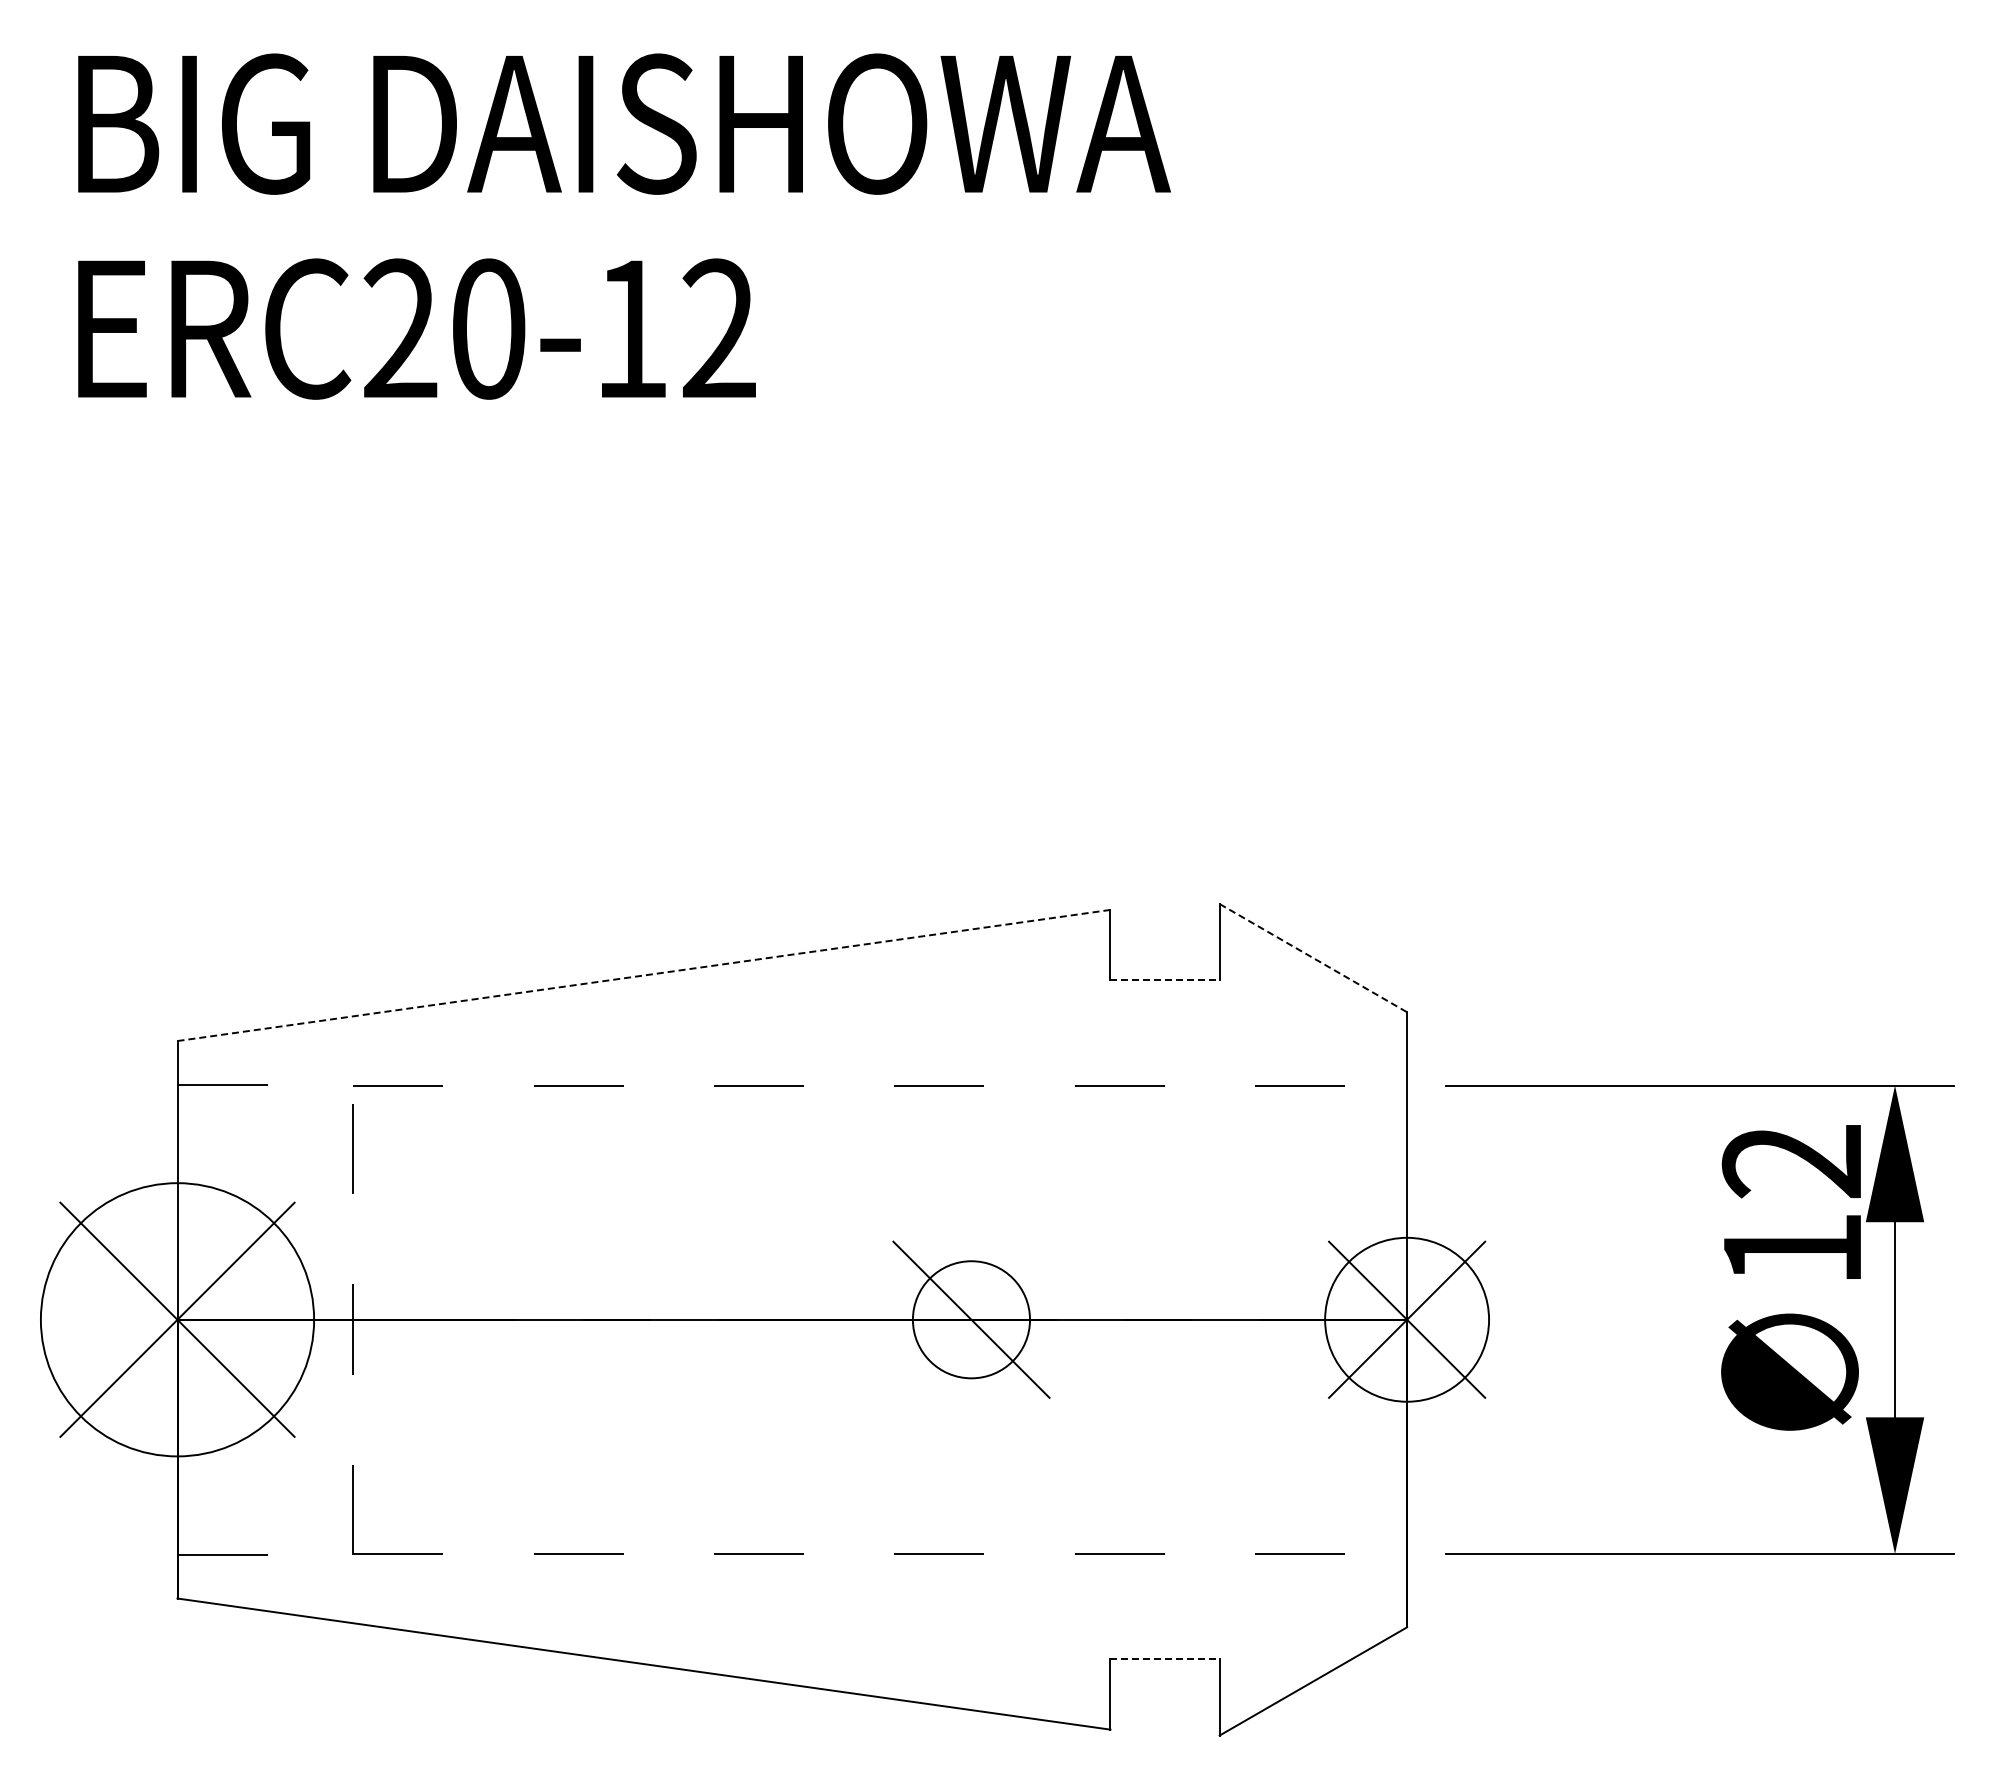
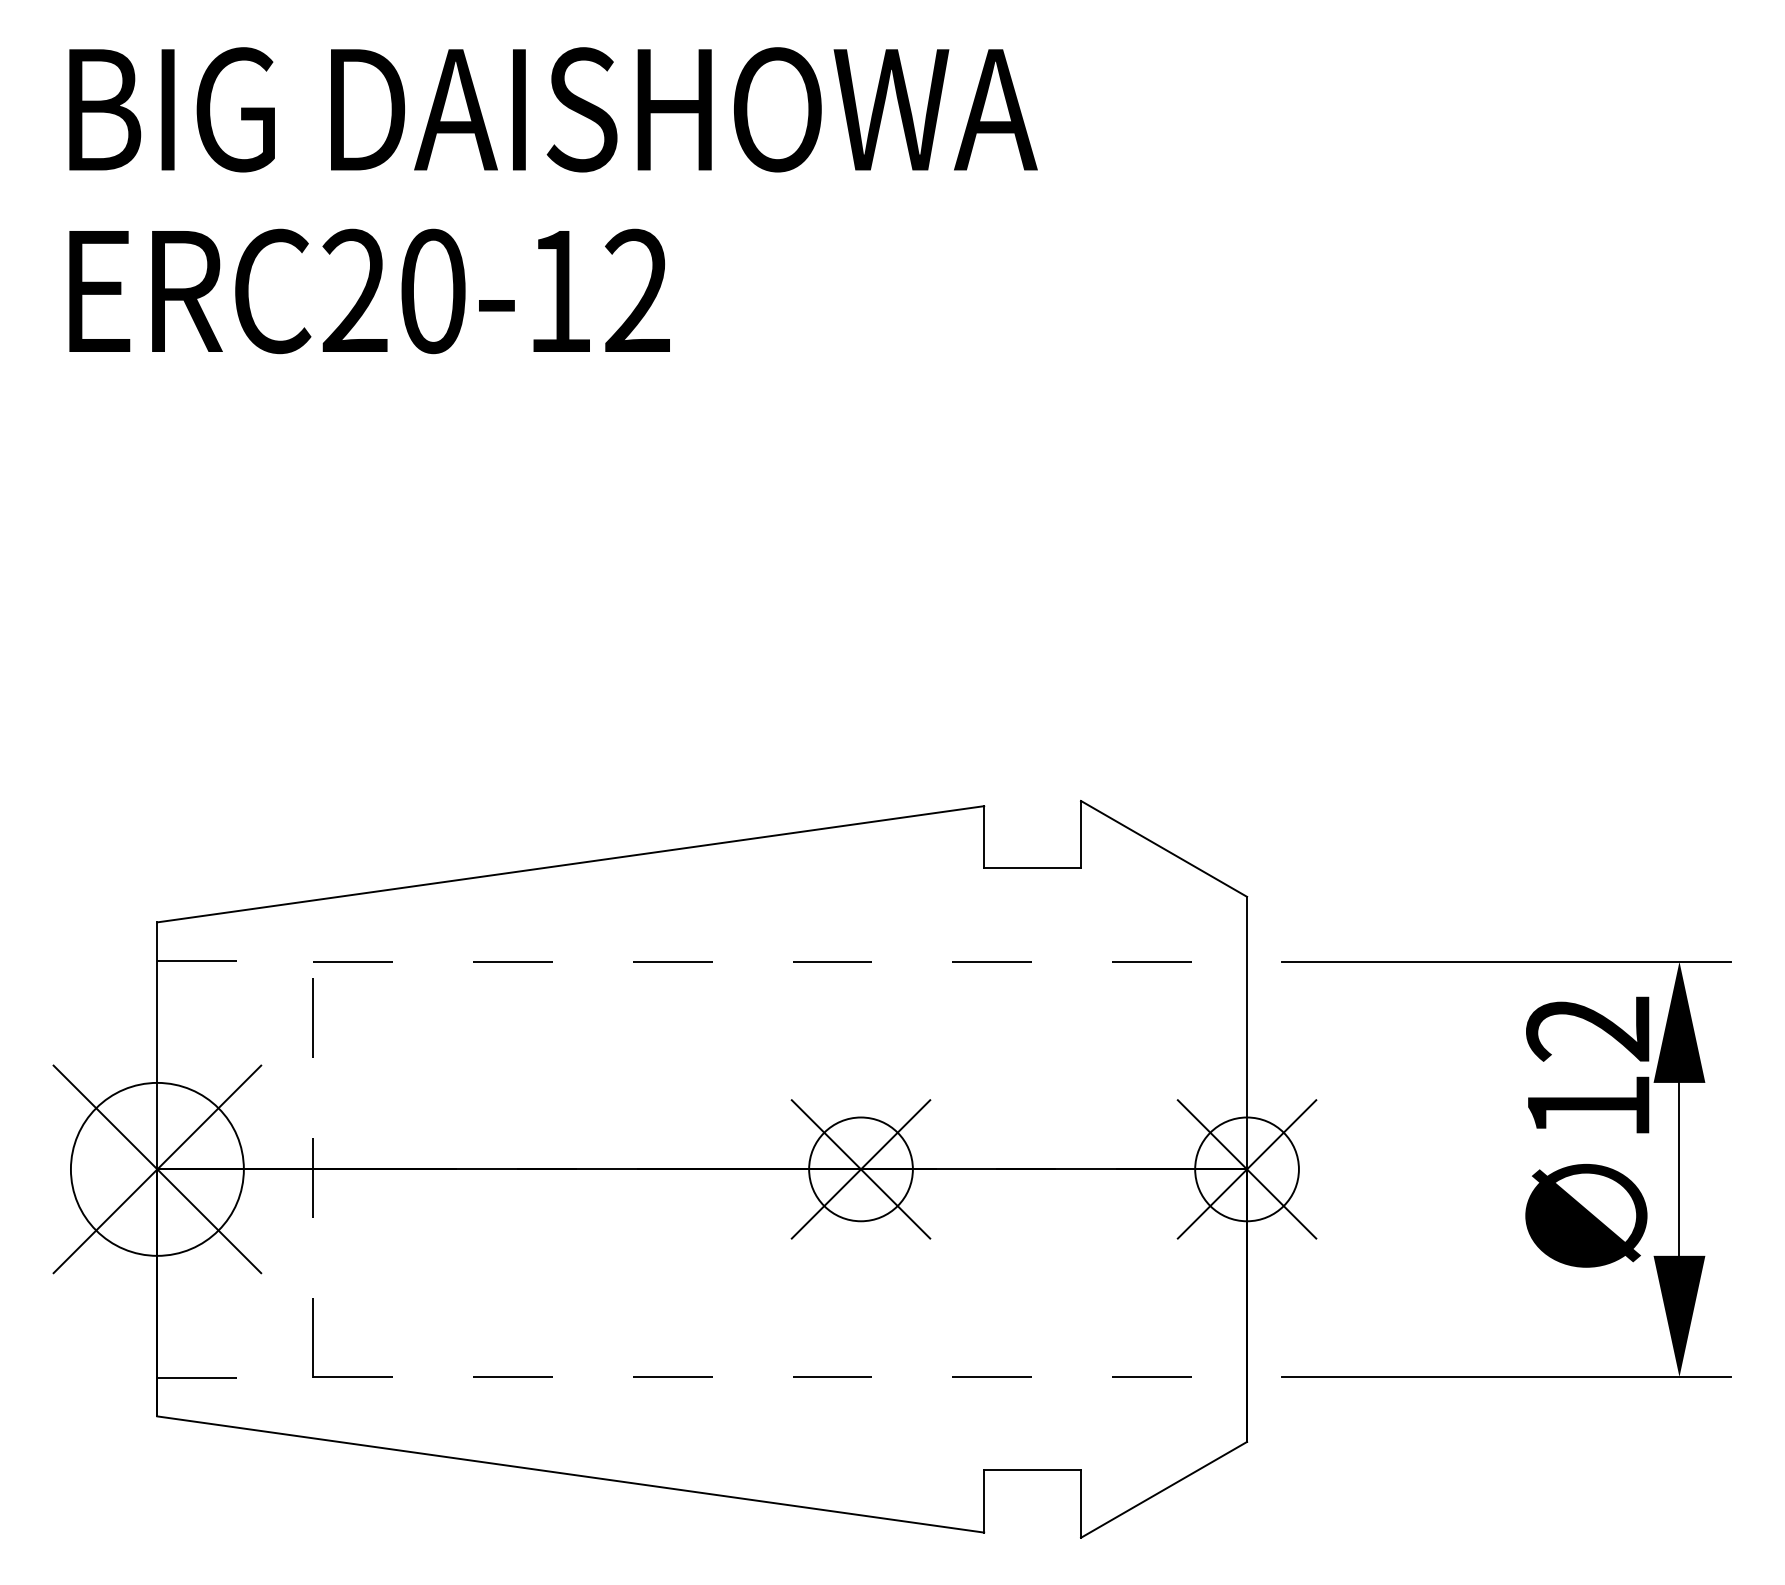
line: (1313, 958) -> (1164, 849), dashed -> solid
line: (644, 975) -> (571, 864), dashed -> solid
line: (1165, 980) -> (1032, 868), dashed -> solid
circle: (177, 1319) -> (157, 1169), size x0.71
line: (971, 1319) -> (861, 1169), added
circle: (1406, 1319) -> (1246, 1169), size x0.71
line: (1165, 1659) -> (1032, 1470), dashed -> solid

